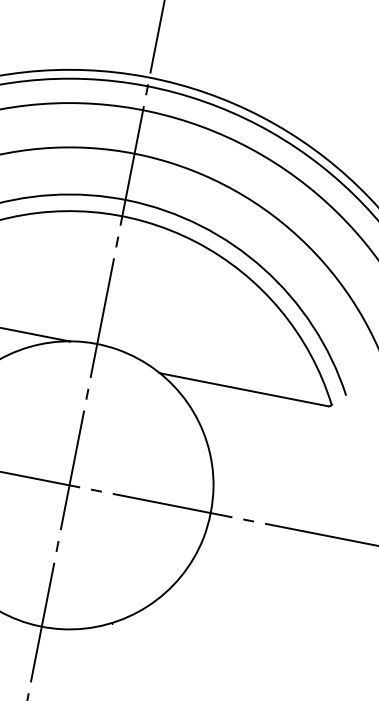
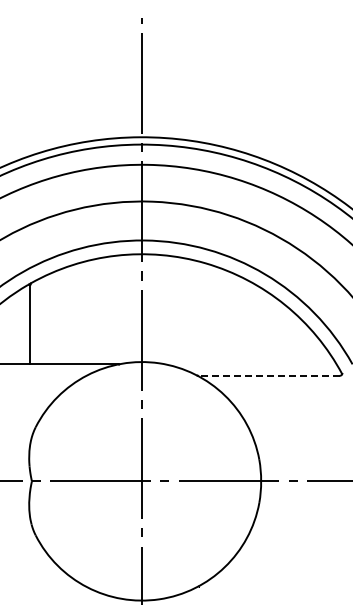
line: (244, 389) -> (268, 375), solid -> dashed

